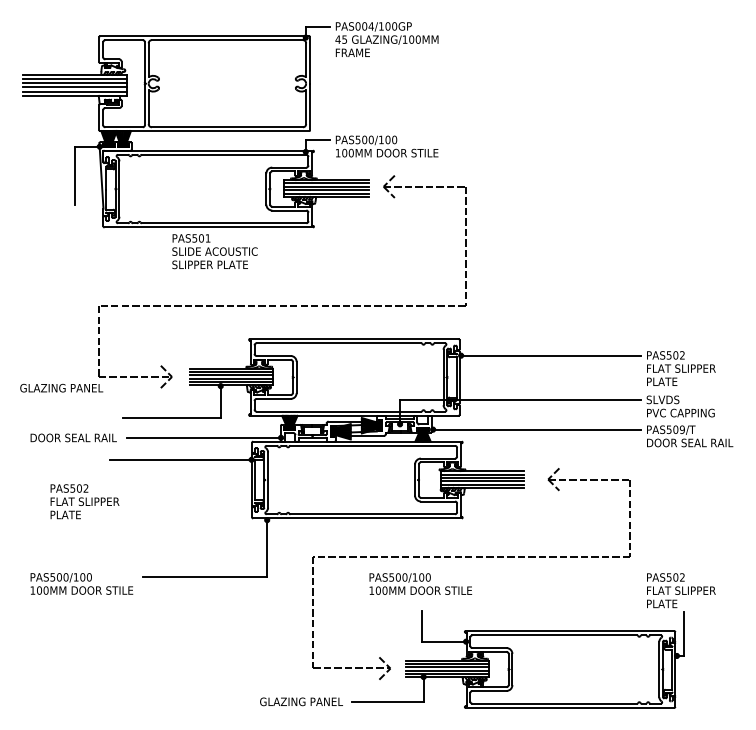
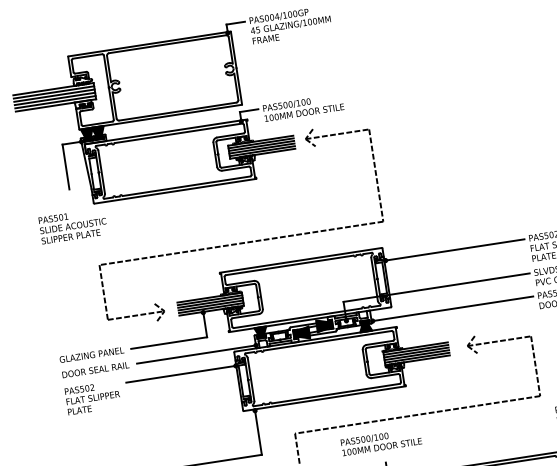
text: (214, 251) -> (72, 226), moved
text: (61, 387) -> (91, 354), moved
text: (84, 501) -> (92, 397), moved

